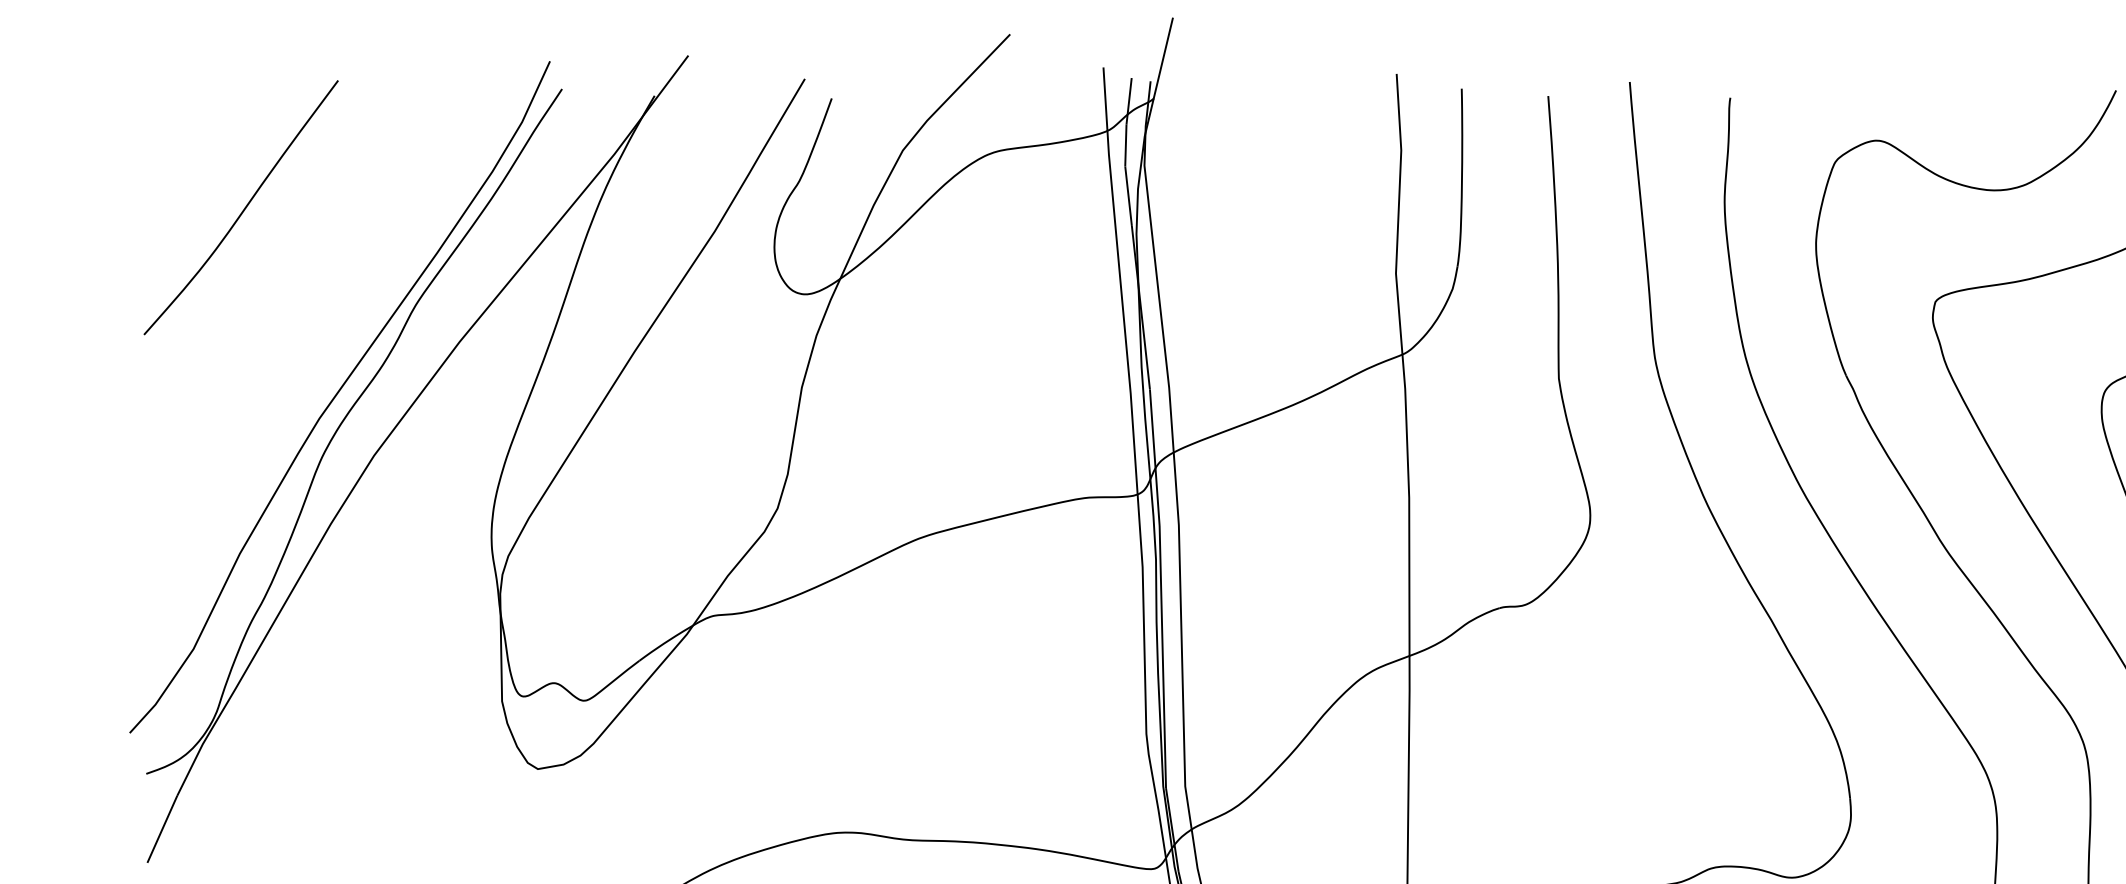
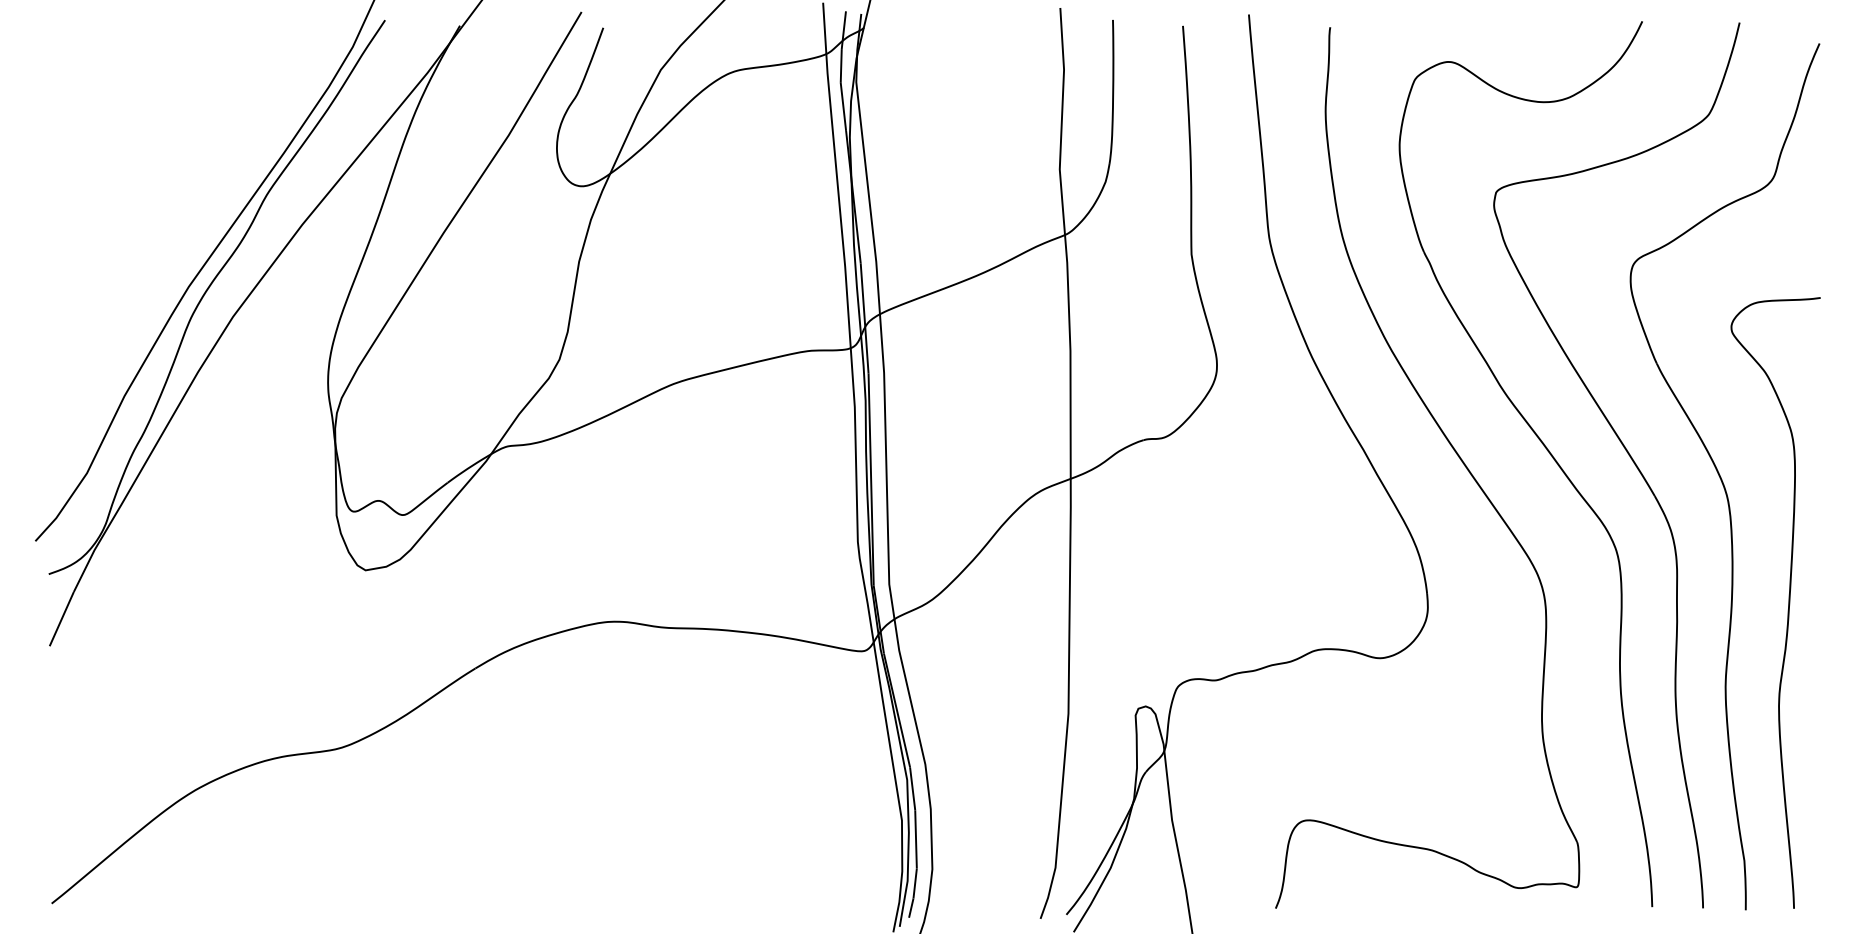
curve: (243, 208) -> (127, 116), removed

